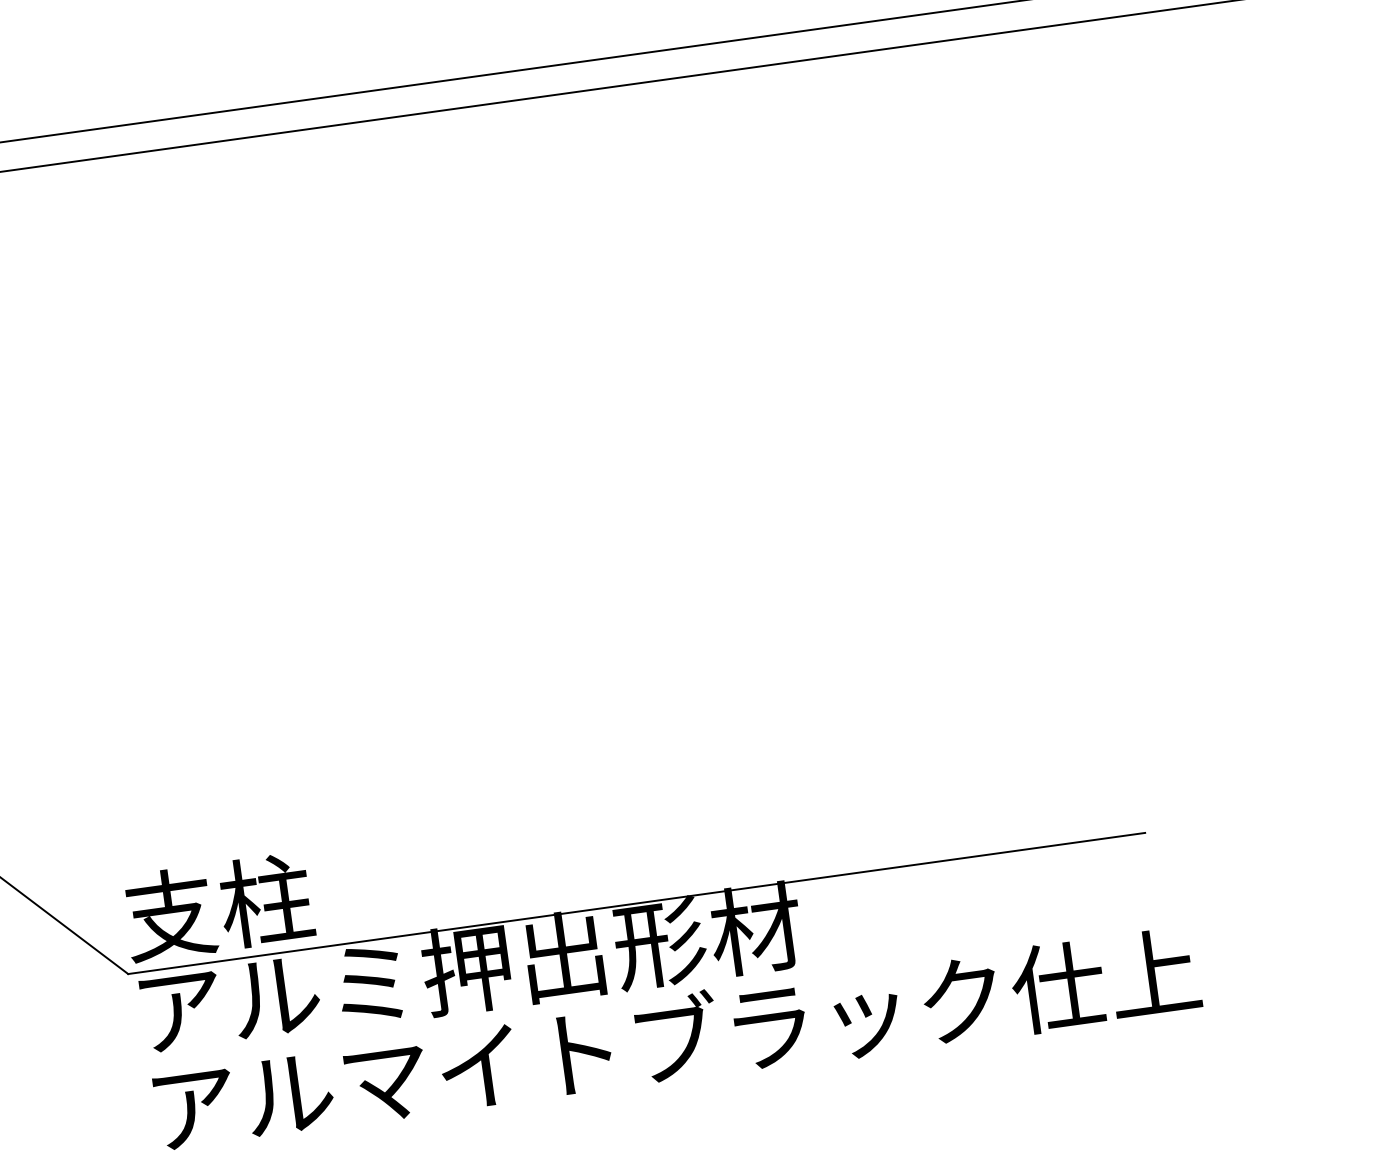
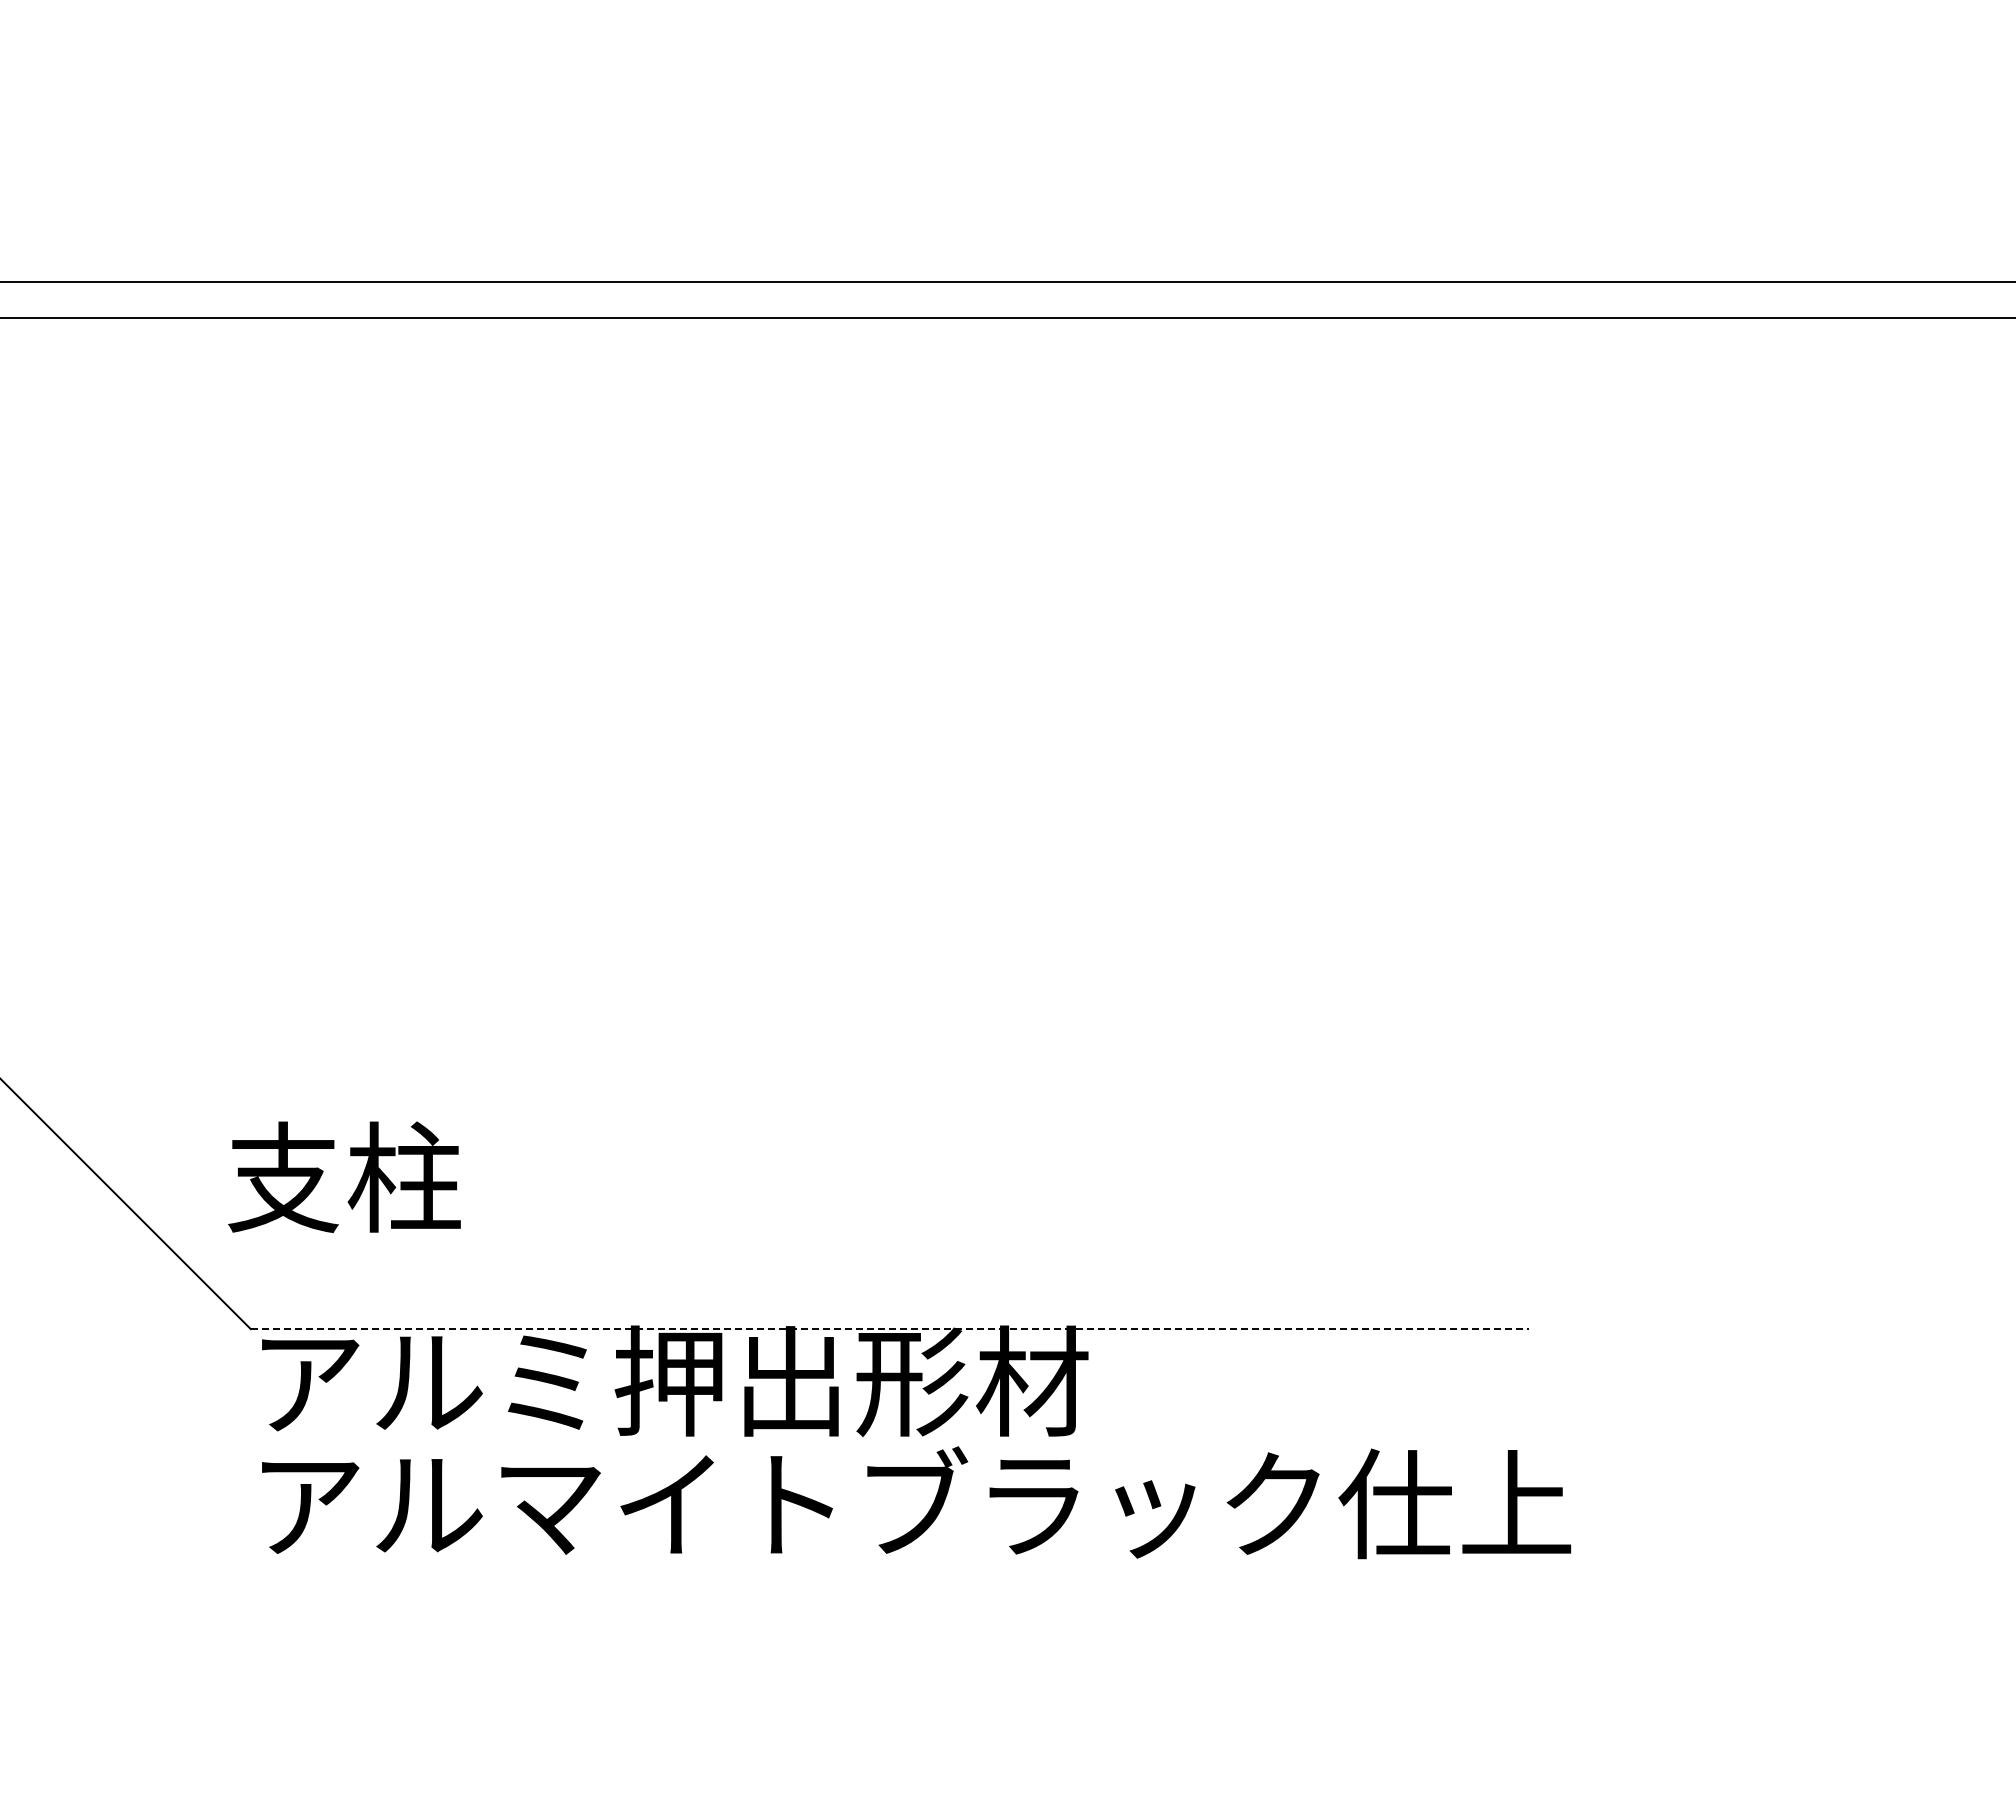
line: (637, 903) -> (890, 1329), solid -> dashed
text: (218, 906) -> (344, 1176), moved

